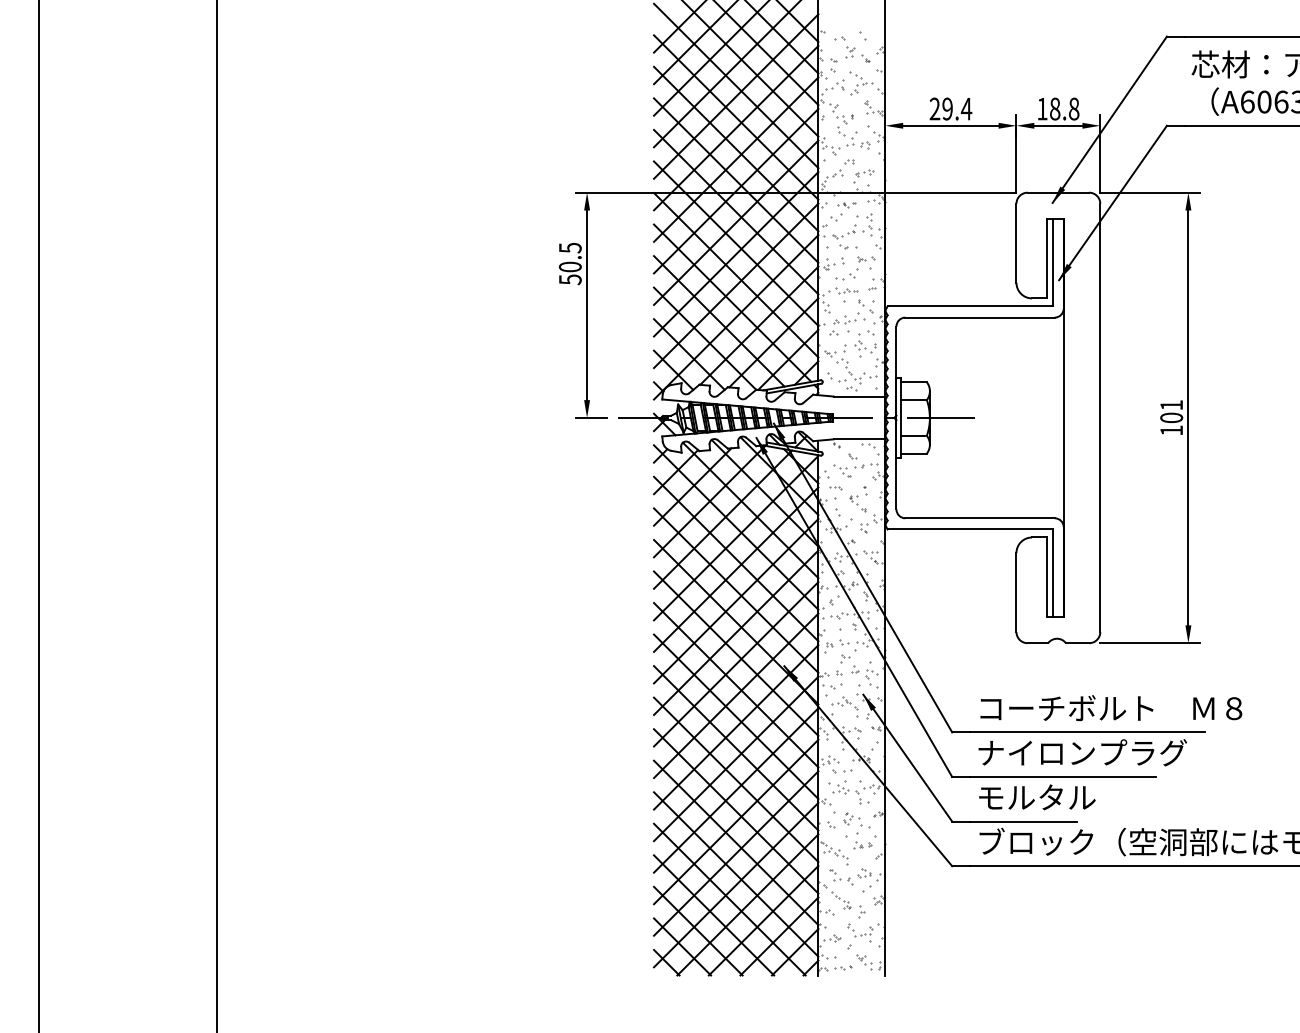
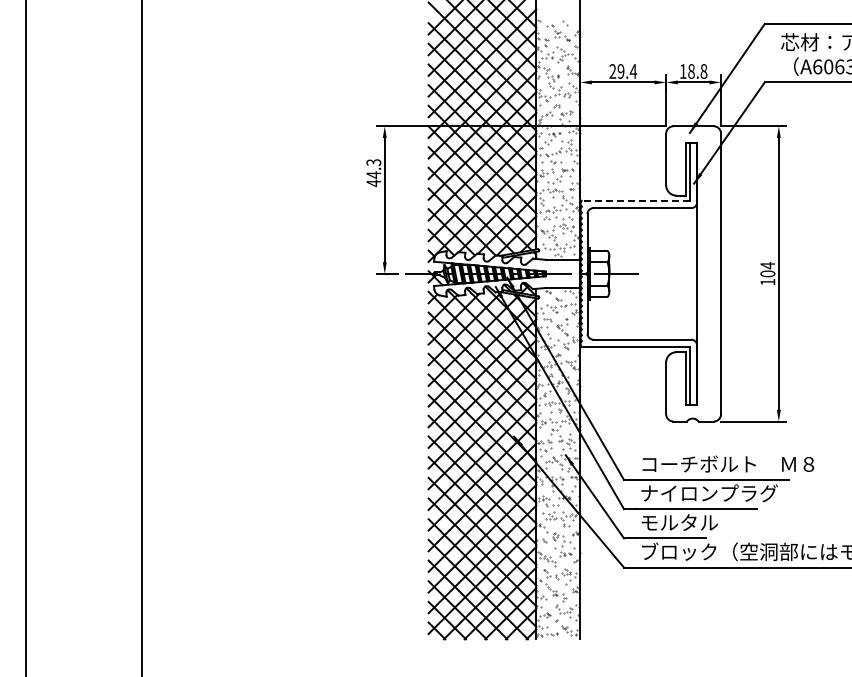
text: (569, 264) -> (373, 173), 50.5 -> 44.3
line: (969, 305) -> (635, 200), solid -> dashed
text: (1171, 405) -> (767, 265), 101 -> 104

